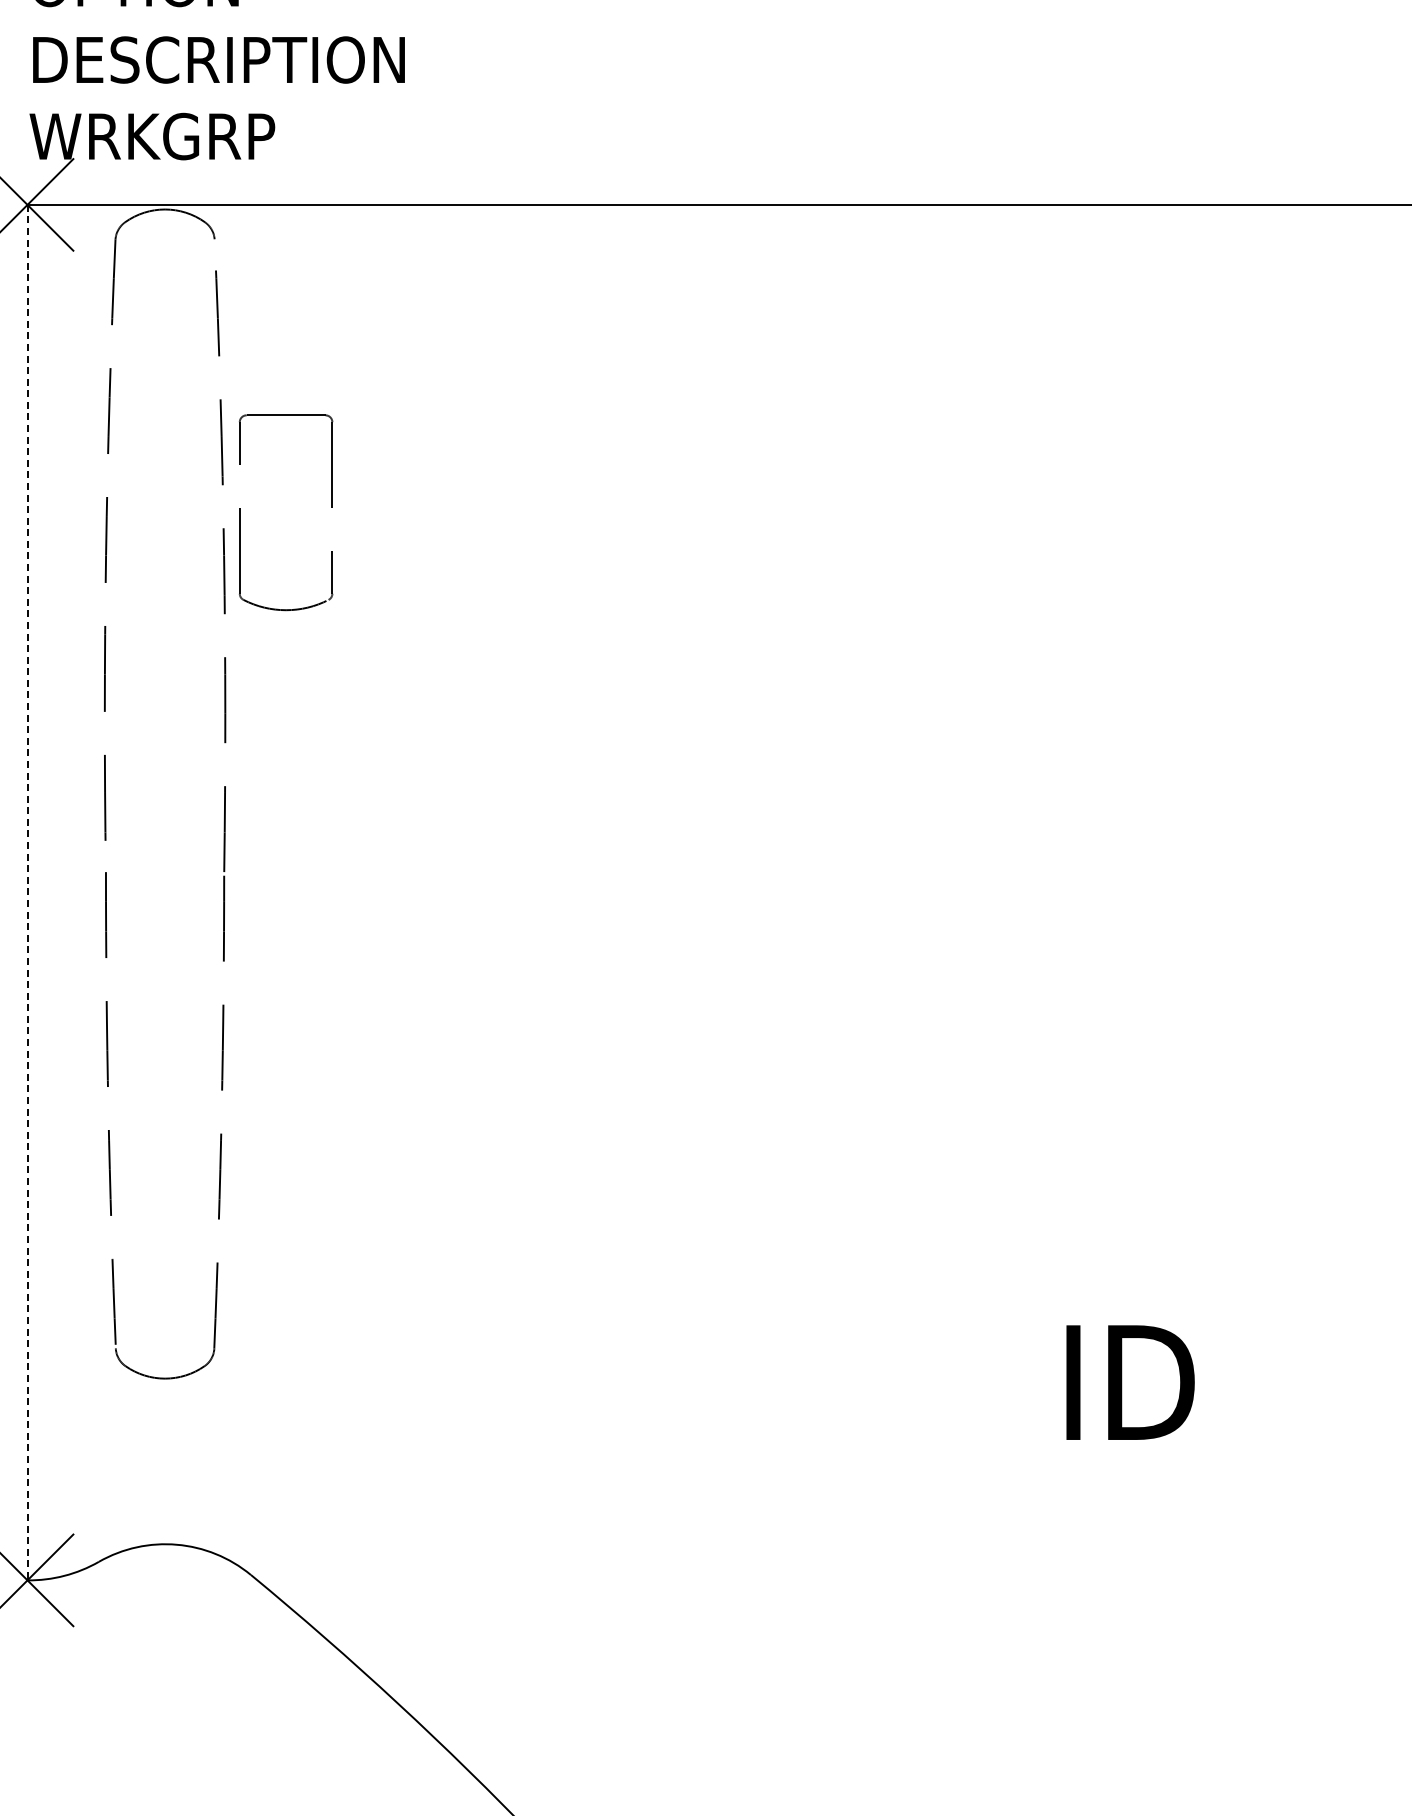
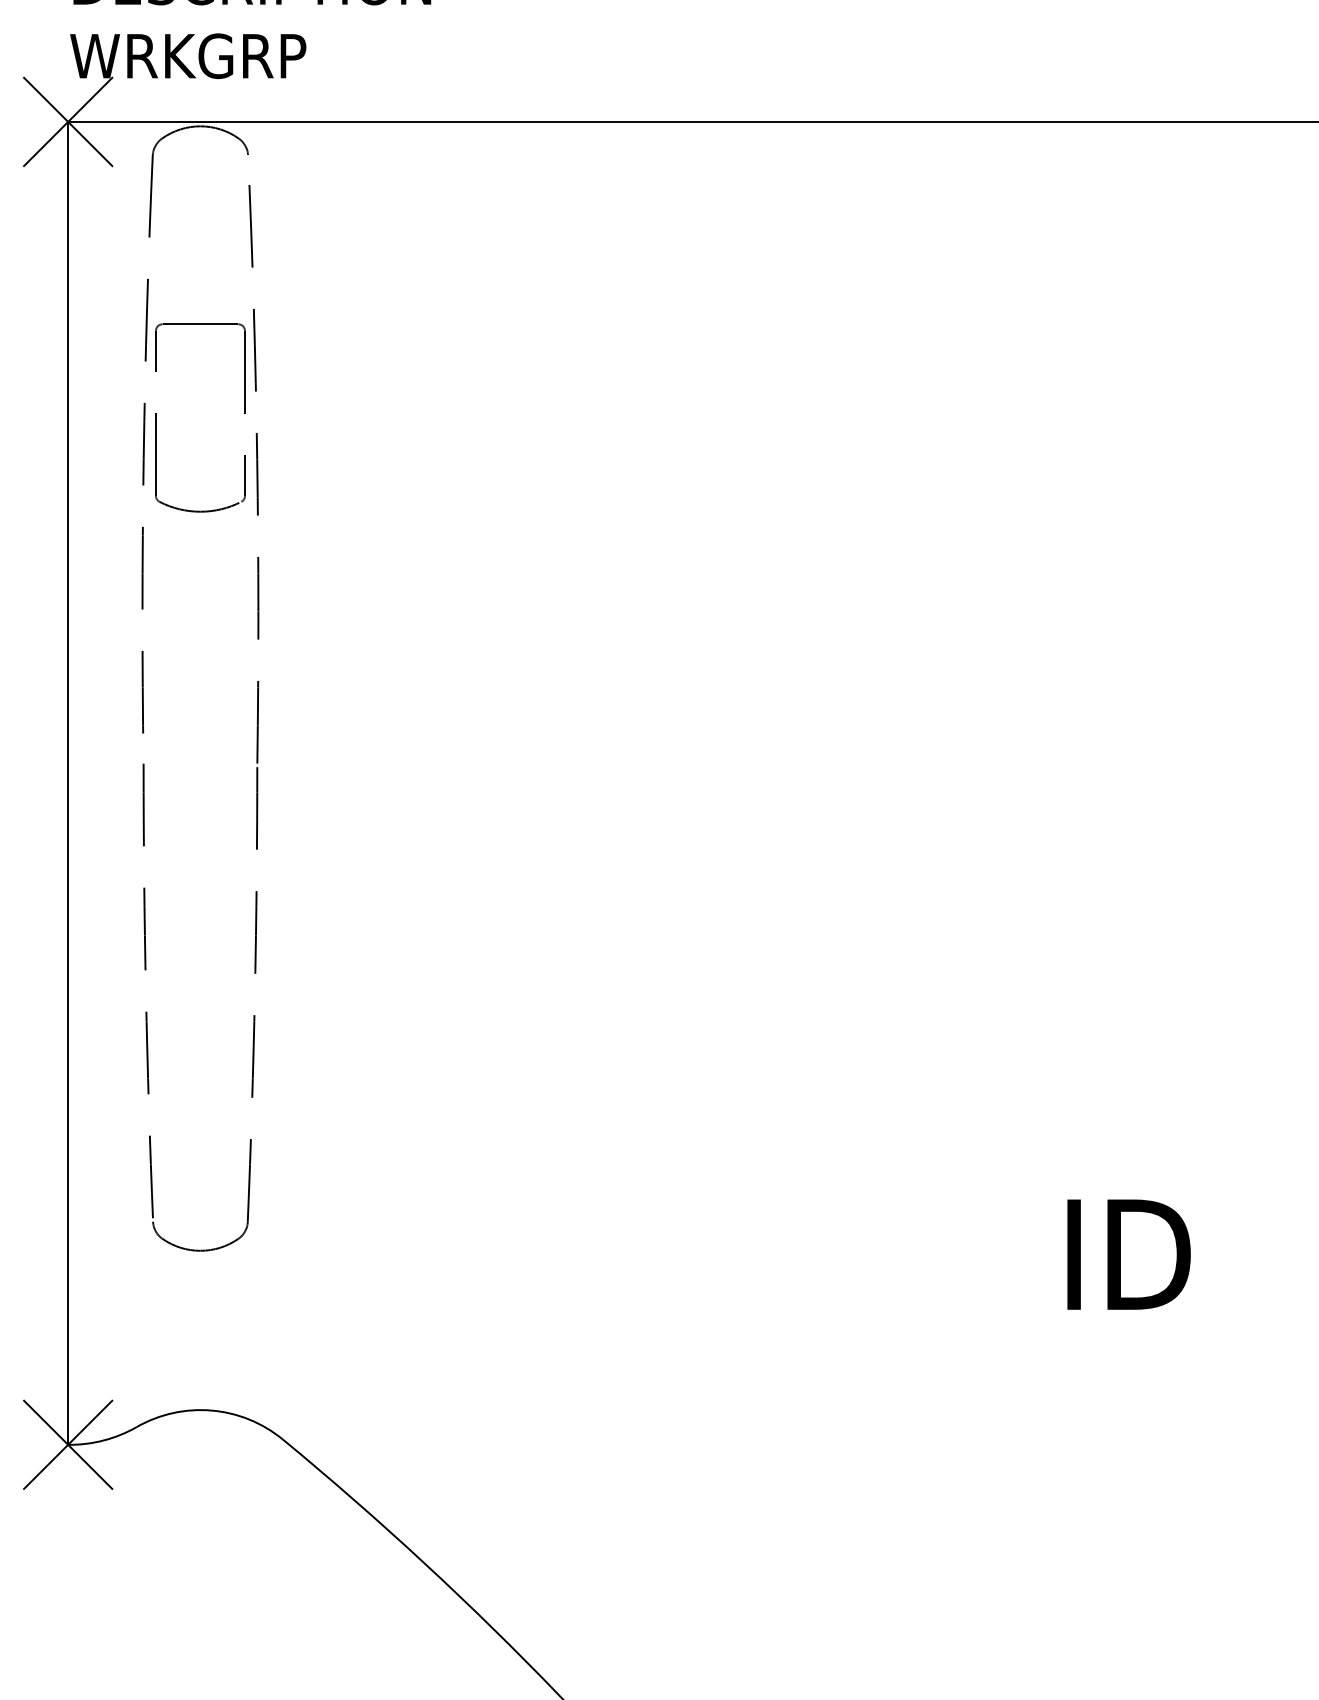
part: (240, 512) -> (156, 417), moved
line: (27, 892) -> (68, 783), dashed -> solid

